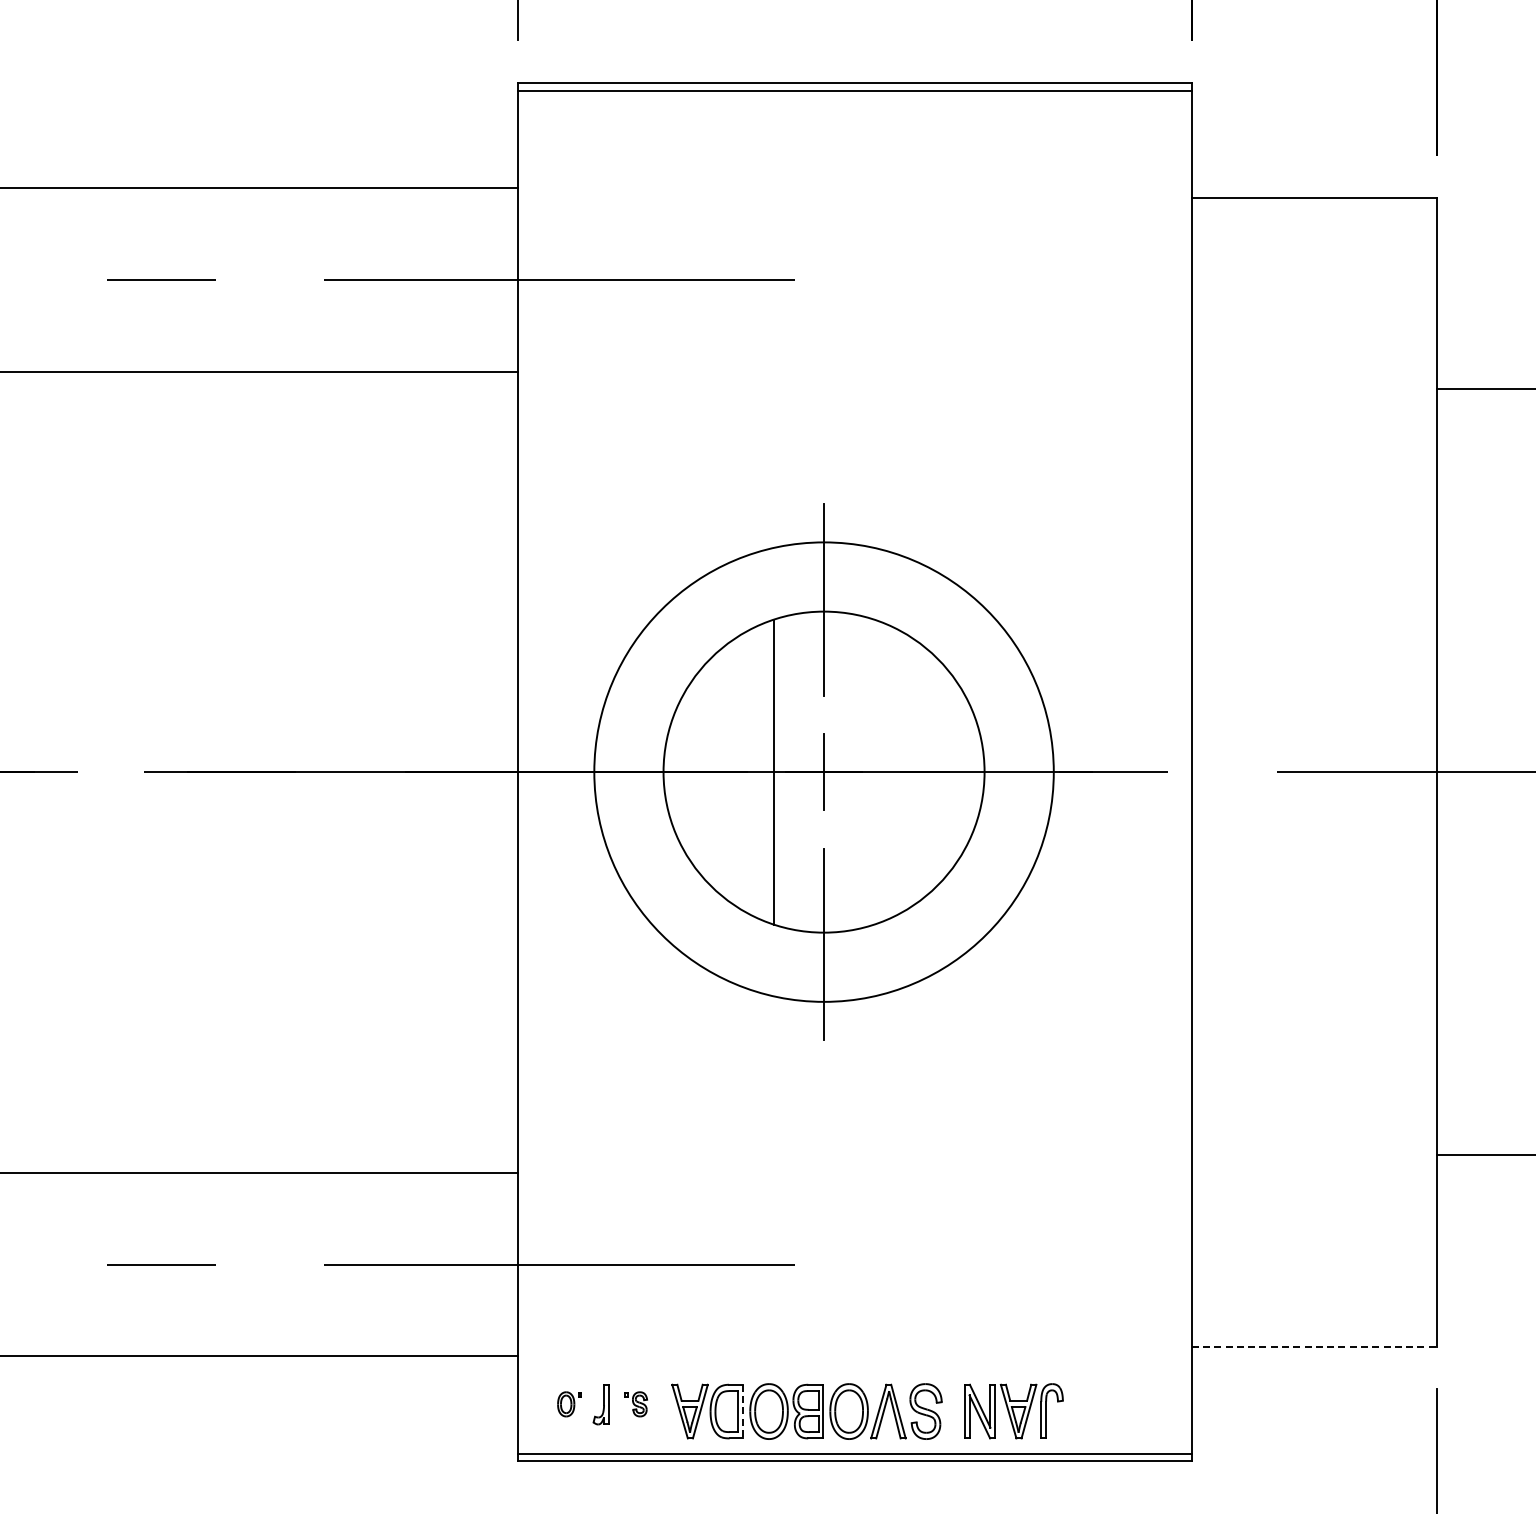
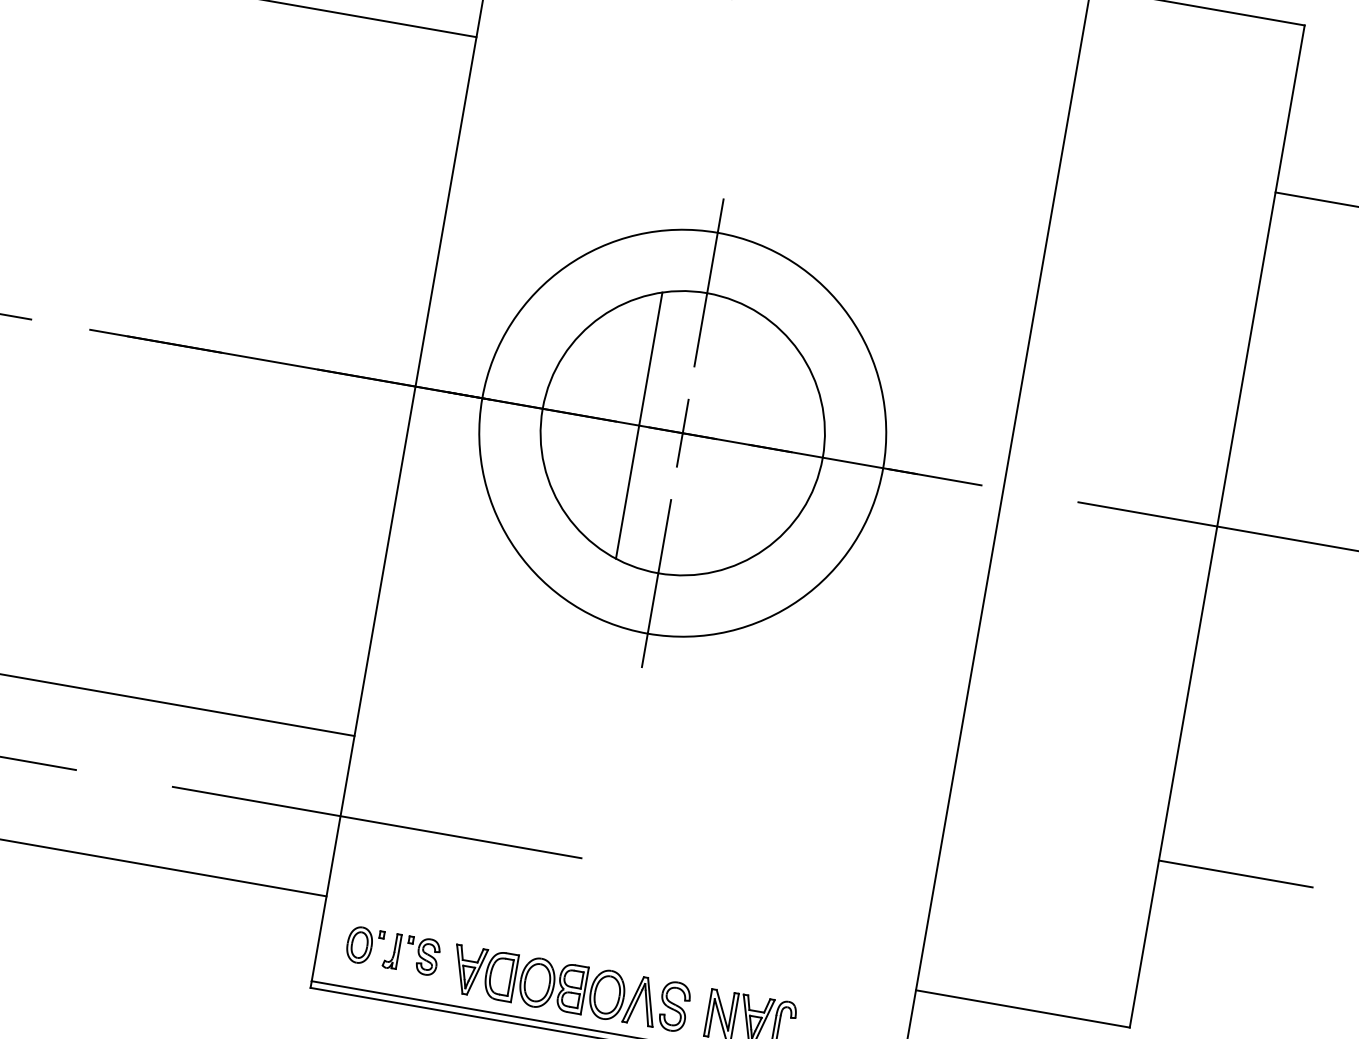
line: (1314, 1346) -> (1023, 1008), dashed -> solid
part: (569, 1404) -> (364, 946), size x1.67
part: (636, 1404) -> (422, 956), size x1.67
line: (743, 1411) -> (515, 978), dashed -> solid

